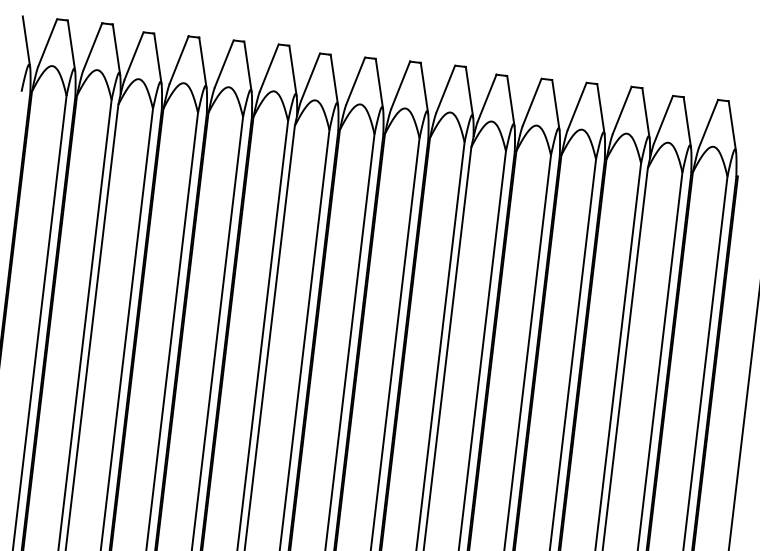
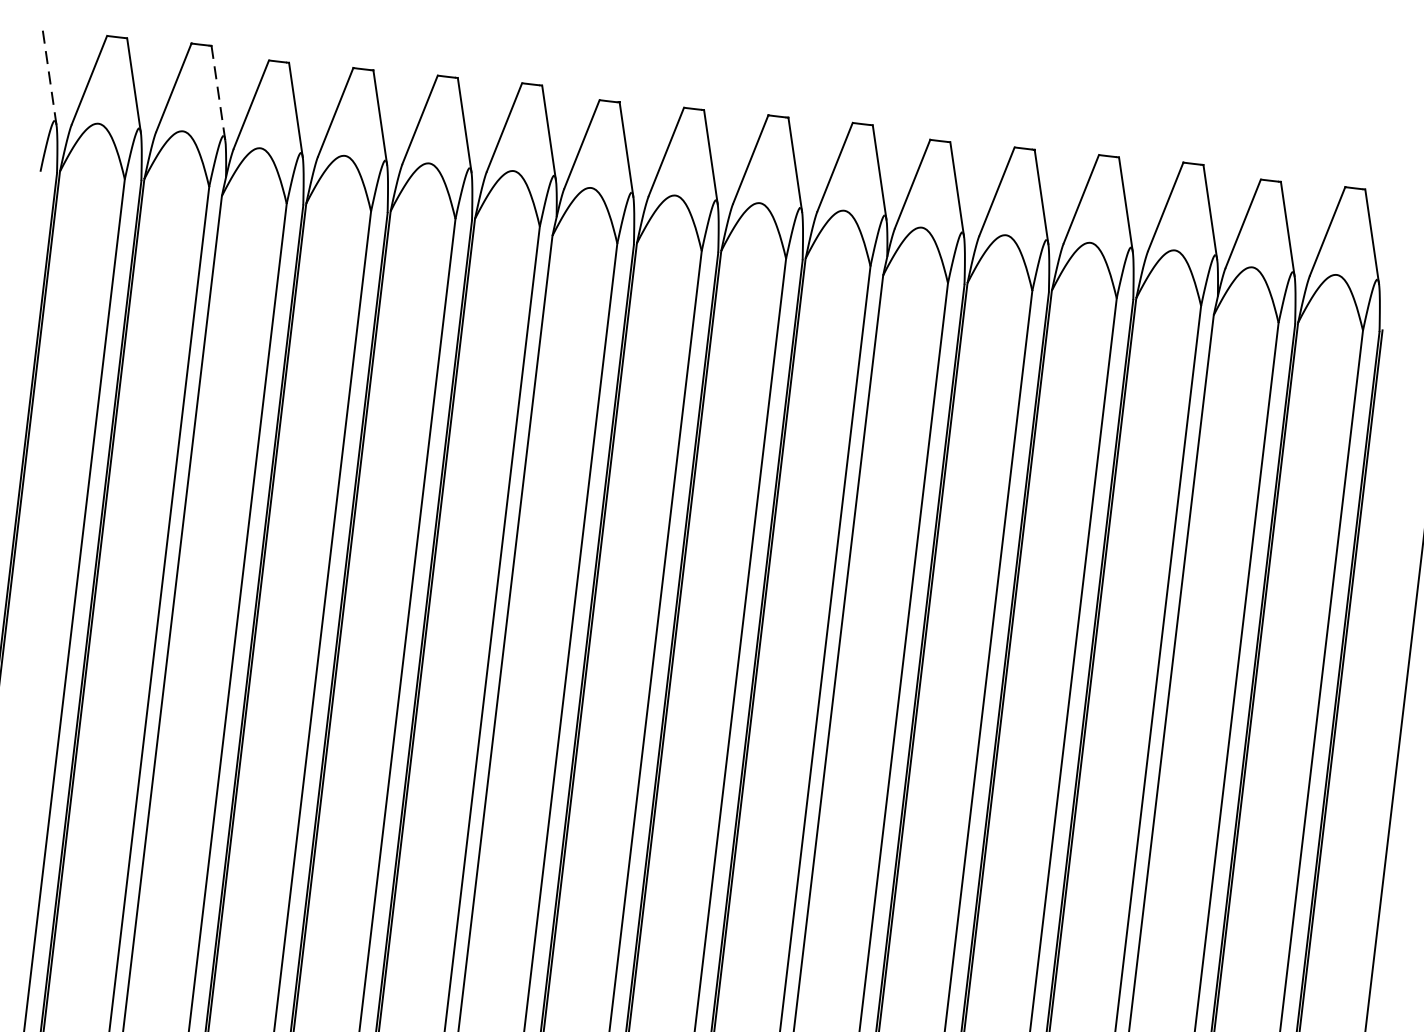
line: (26, 42) -> (49, 79), solid -> dashed
line: (116, 50) -> (218, 94), solid -> dashed

